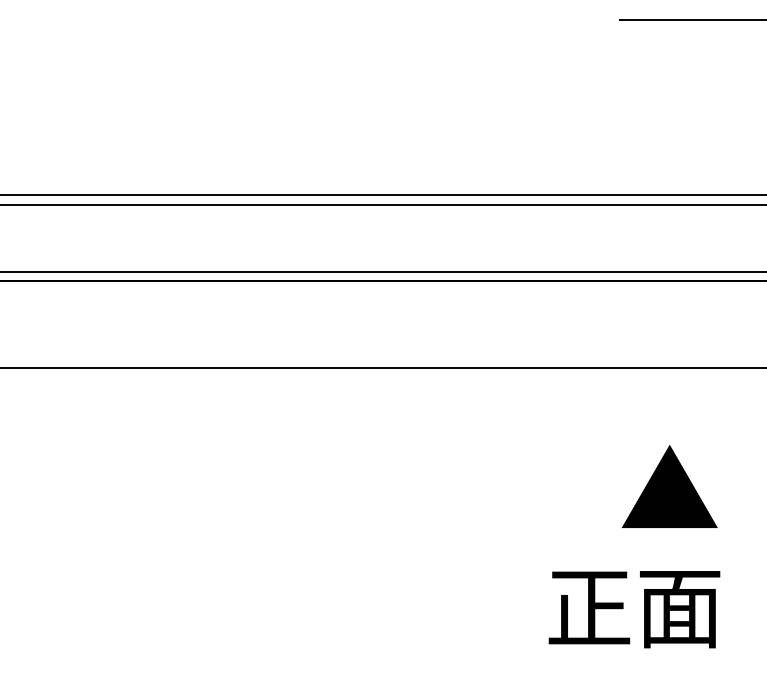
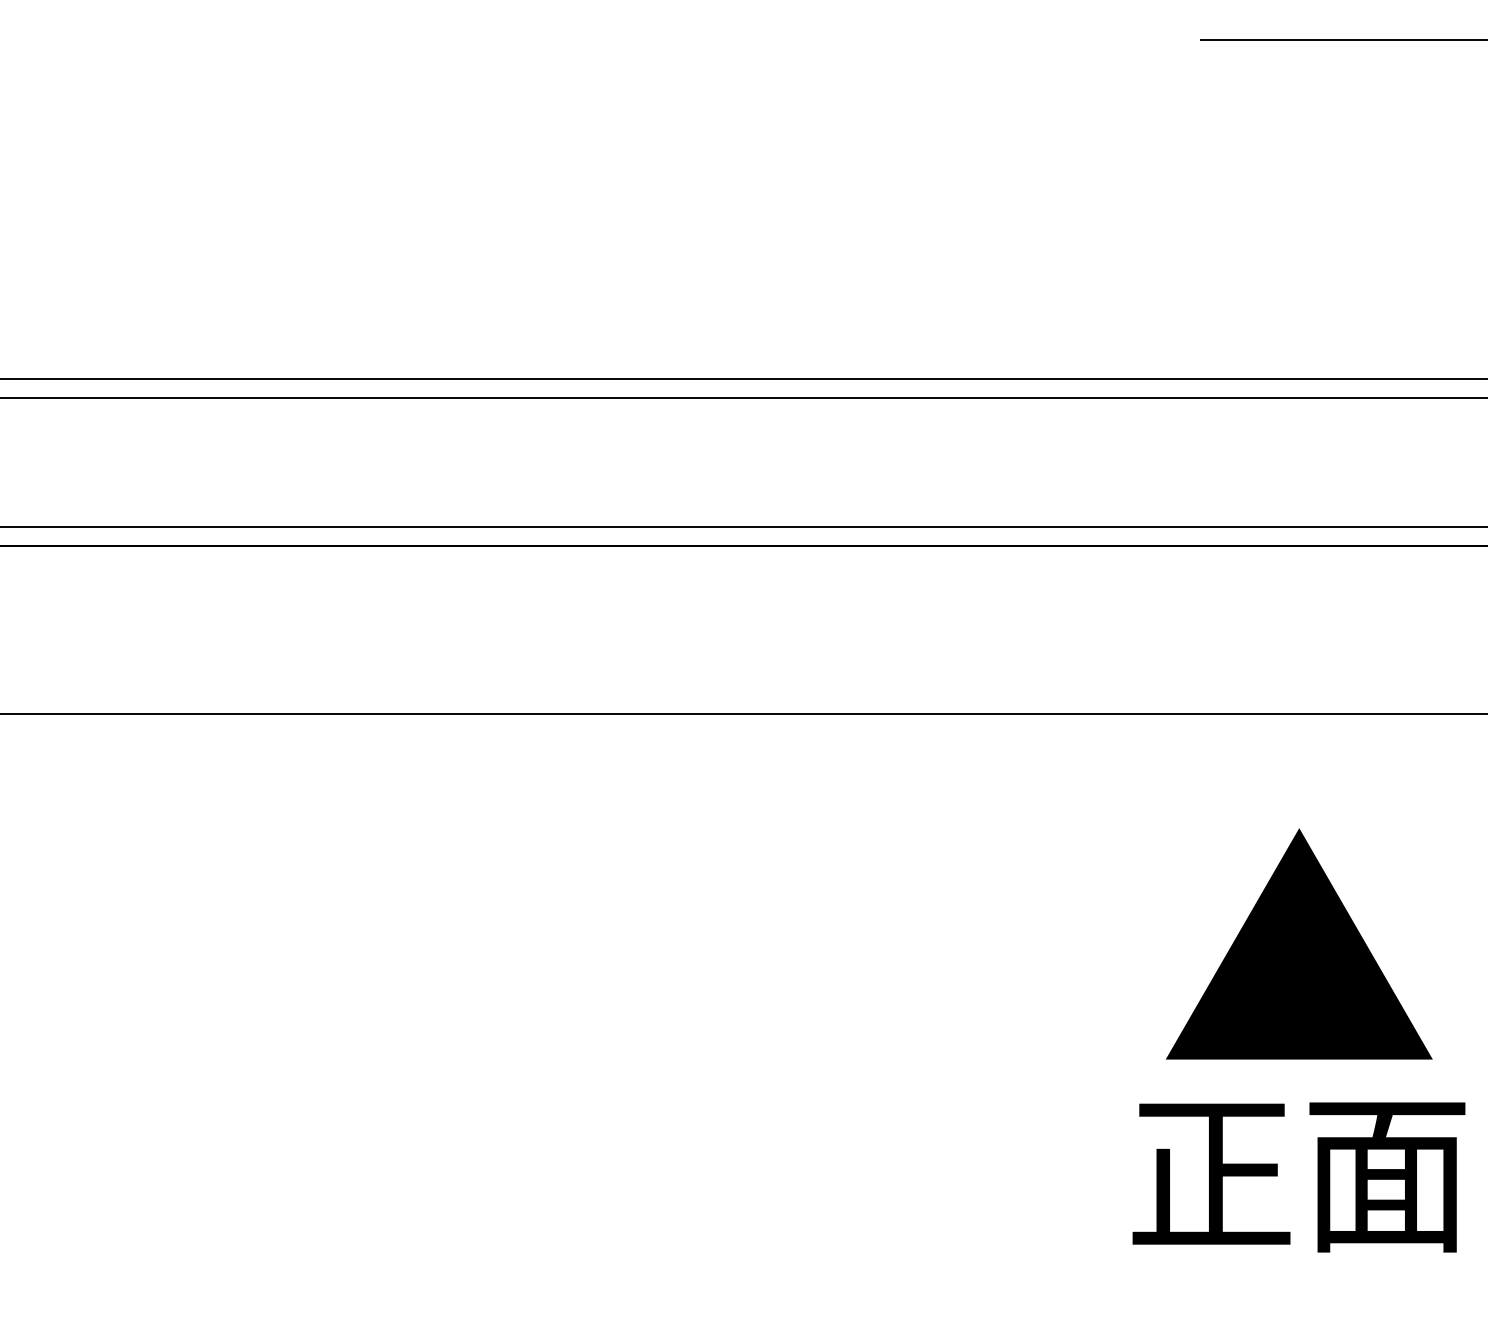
part: (669, 486) -> (1298, 944), size x1.43
text: (634, 609) -> (1298, 1177), moved

